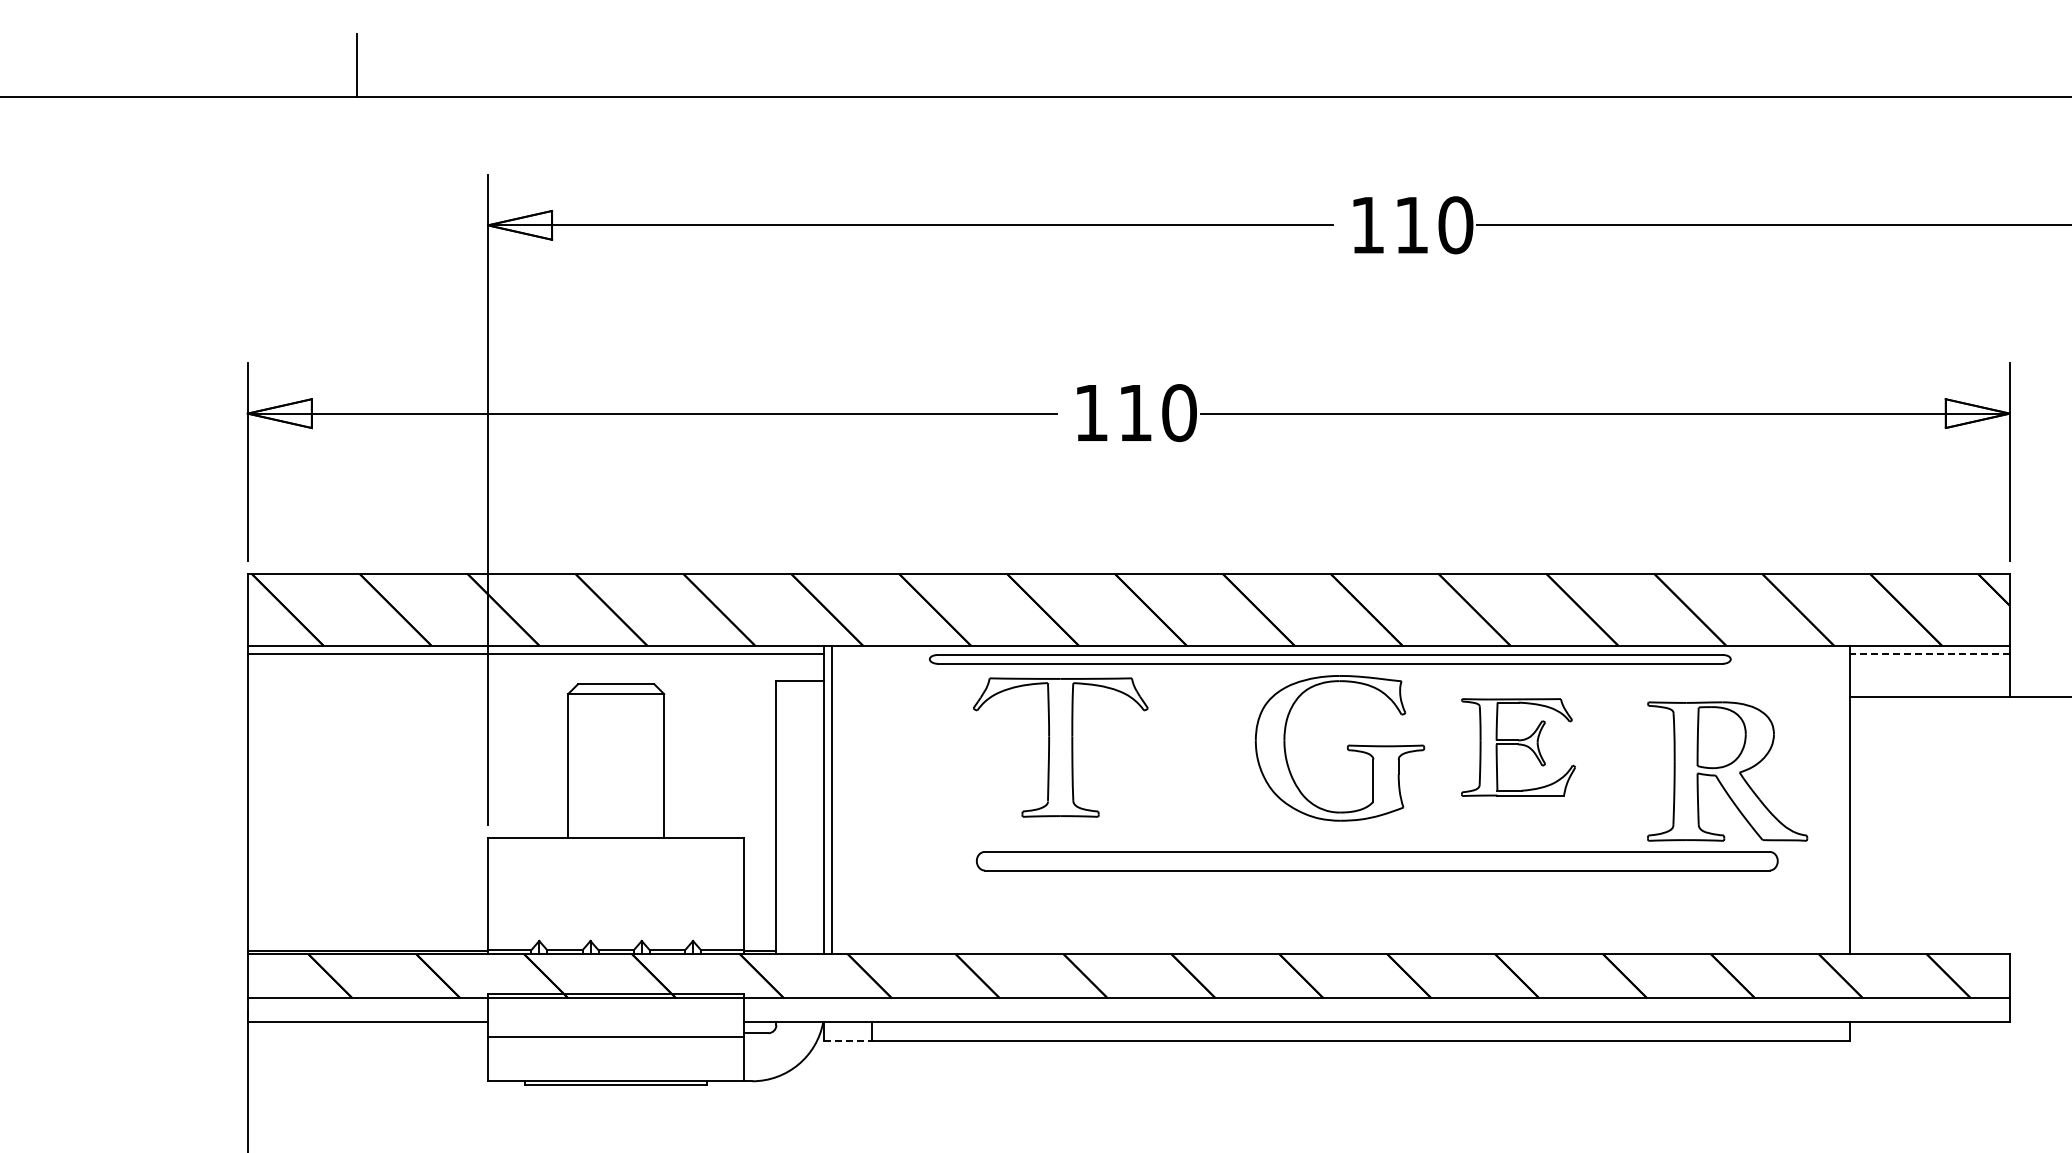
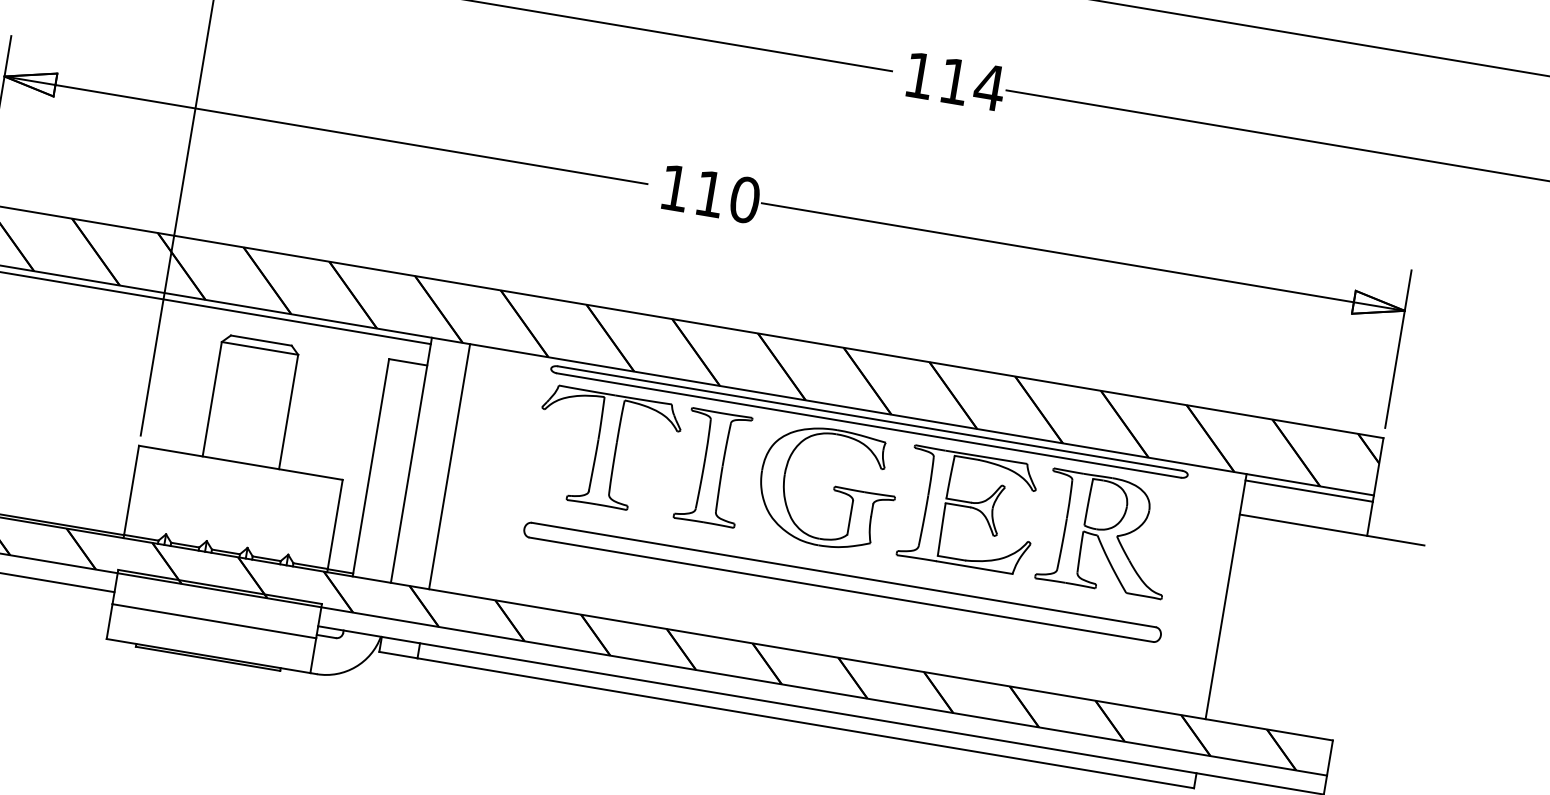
text: (1455, 225) -> (989, 87), 110 -> 114
line: (1929, 653) -> (1309, 490), dashed -> solid
part: (1330, 659) -> (869, 422), moved
part: (1195, 747) -> (713, 467), added
part: (1518, 747) -> (969, 510), size x1.43
part: (1727, 771) -> (1107, 533), moved
line: (832, 799) -> (449, 466), moved
line: (848, 1041) -> (398, 655), dashed -> solid

